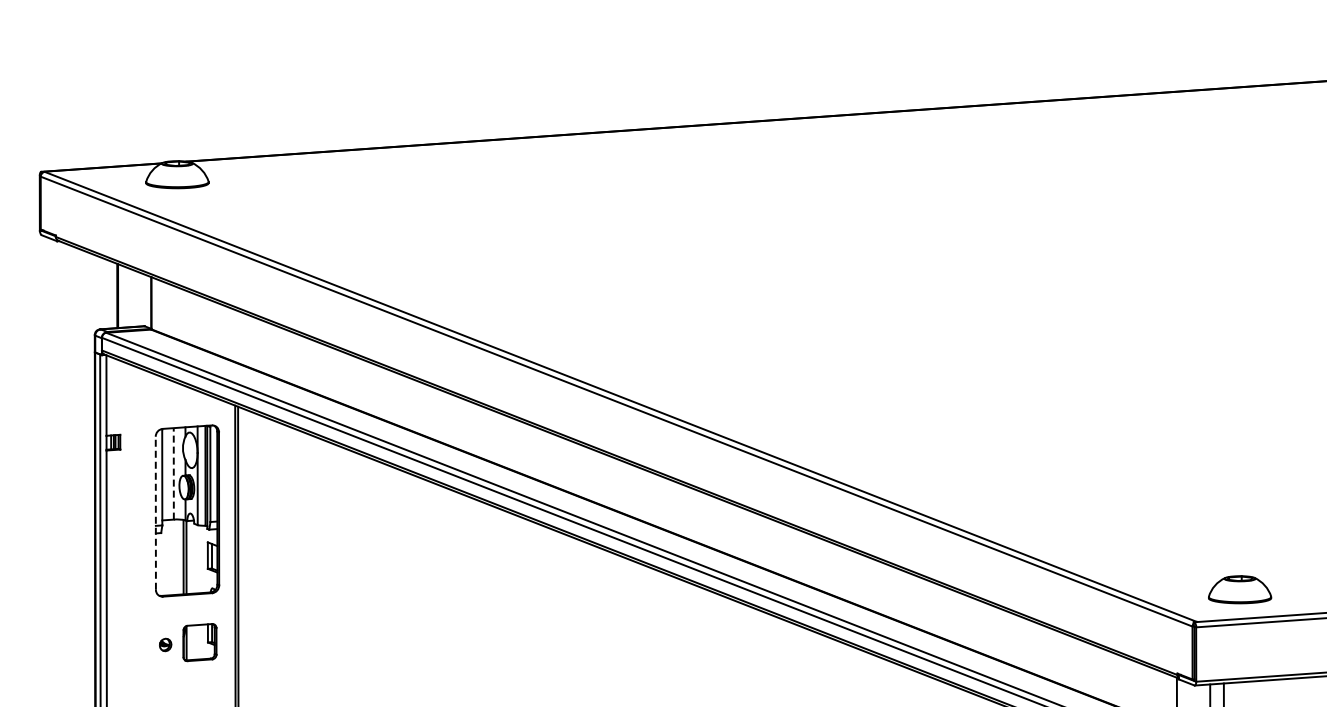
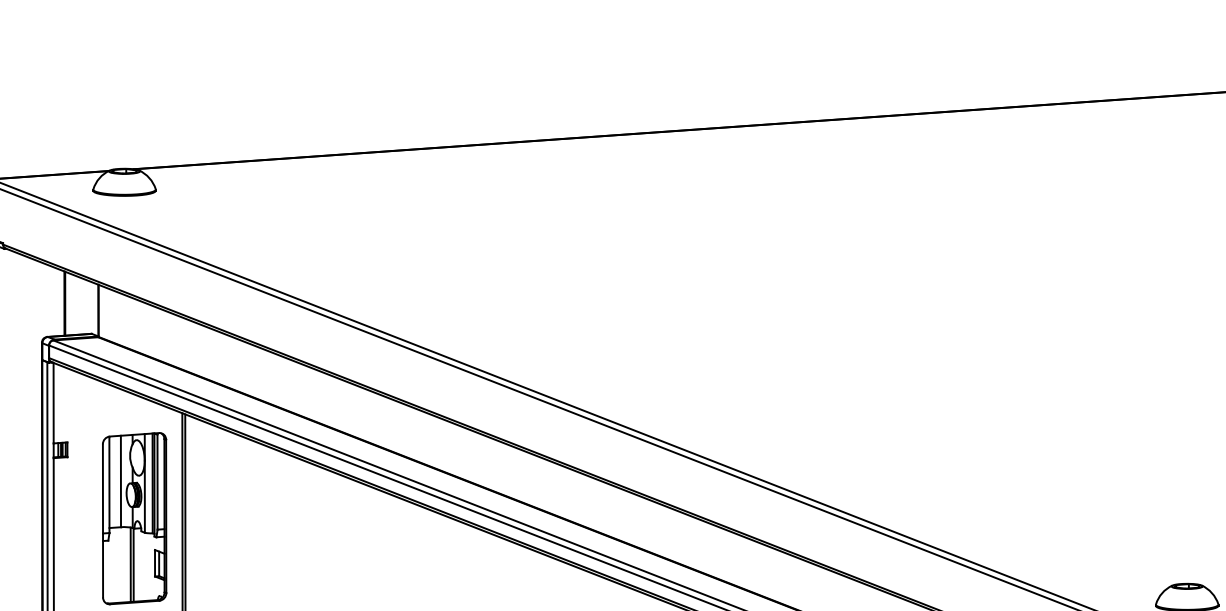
line: (173, 473) -> (120, 481), dashed -> solid
line: (155, 513) -> (102, 521), dashed -> solid

